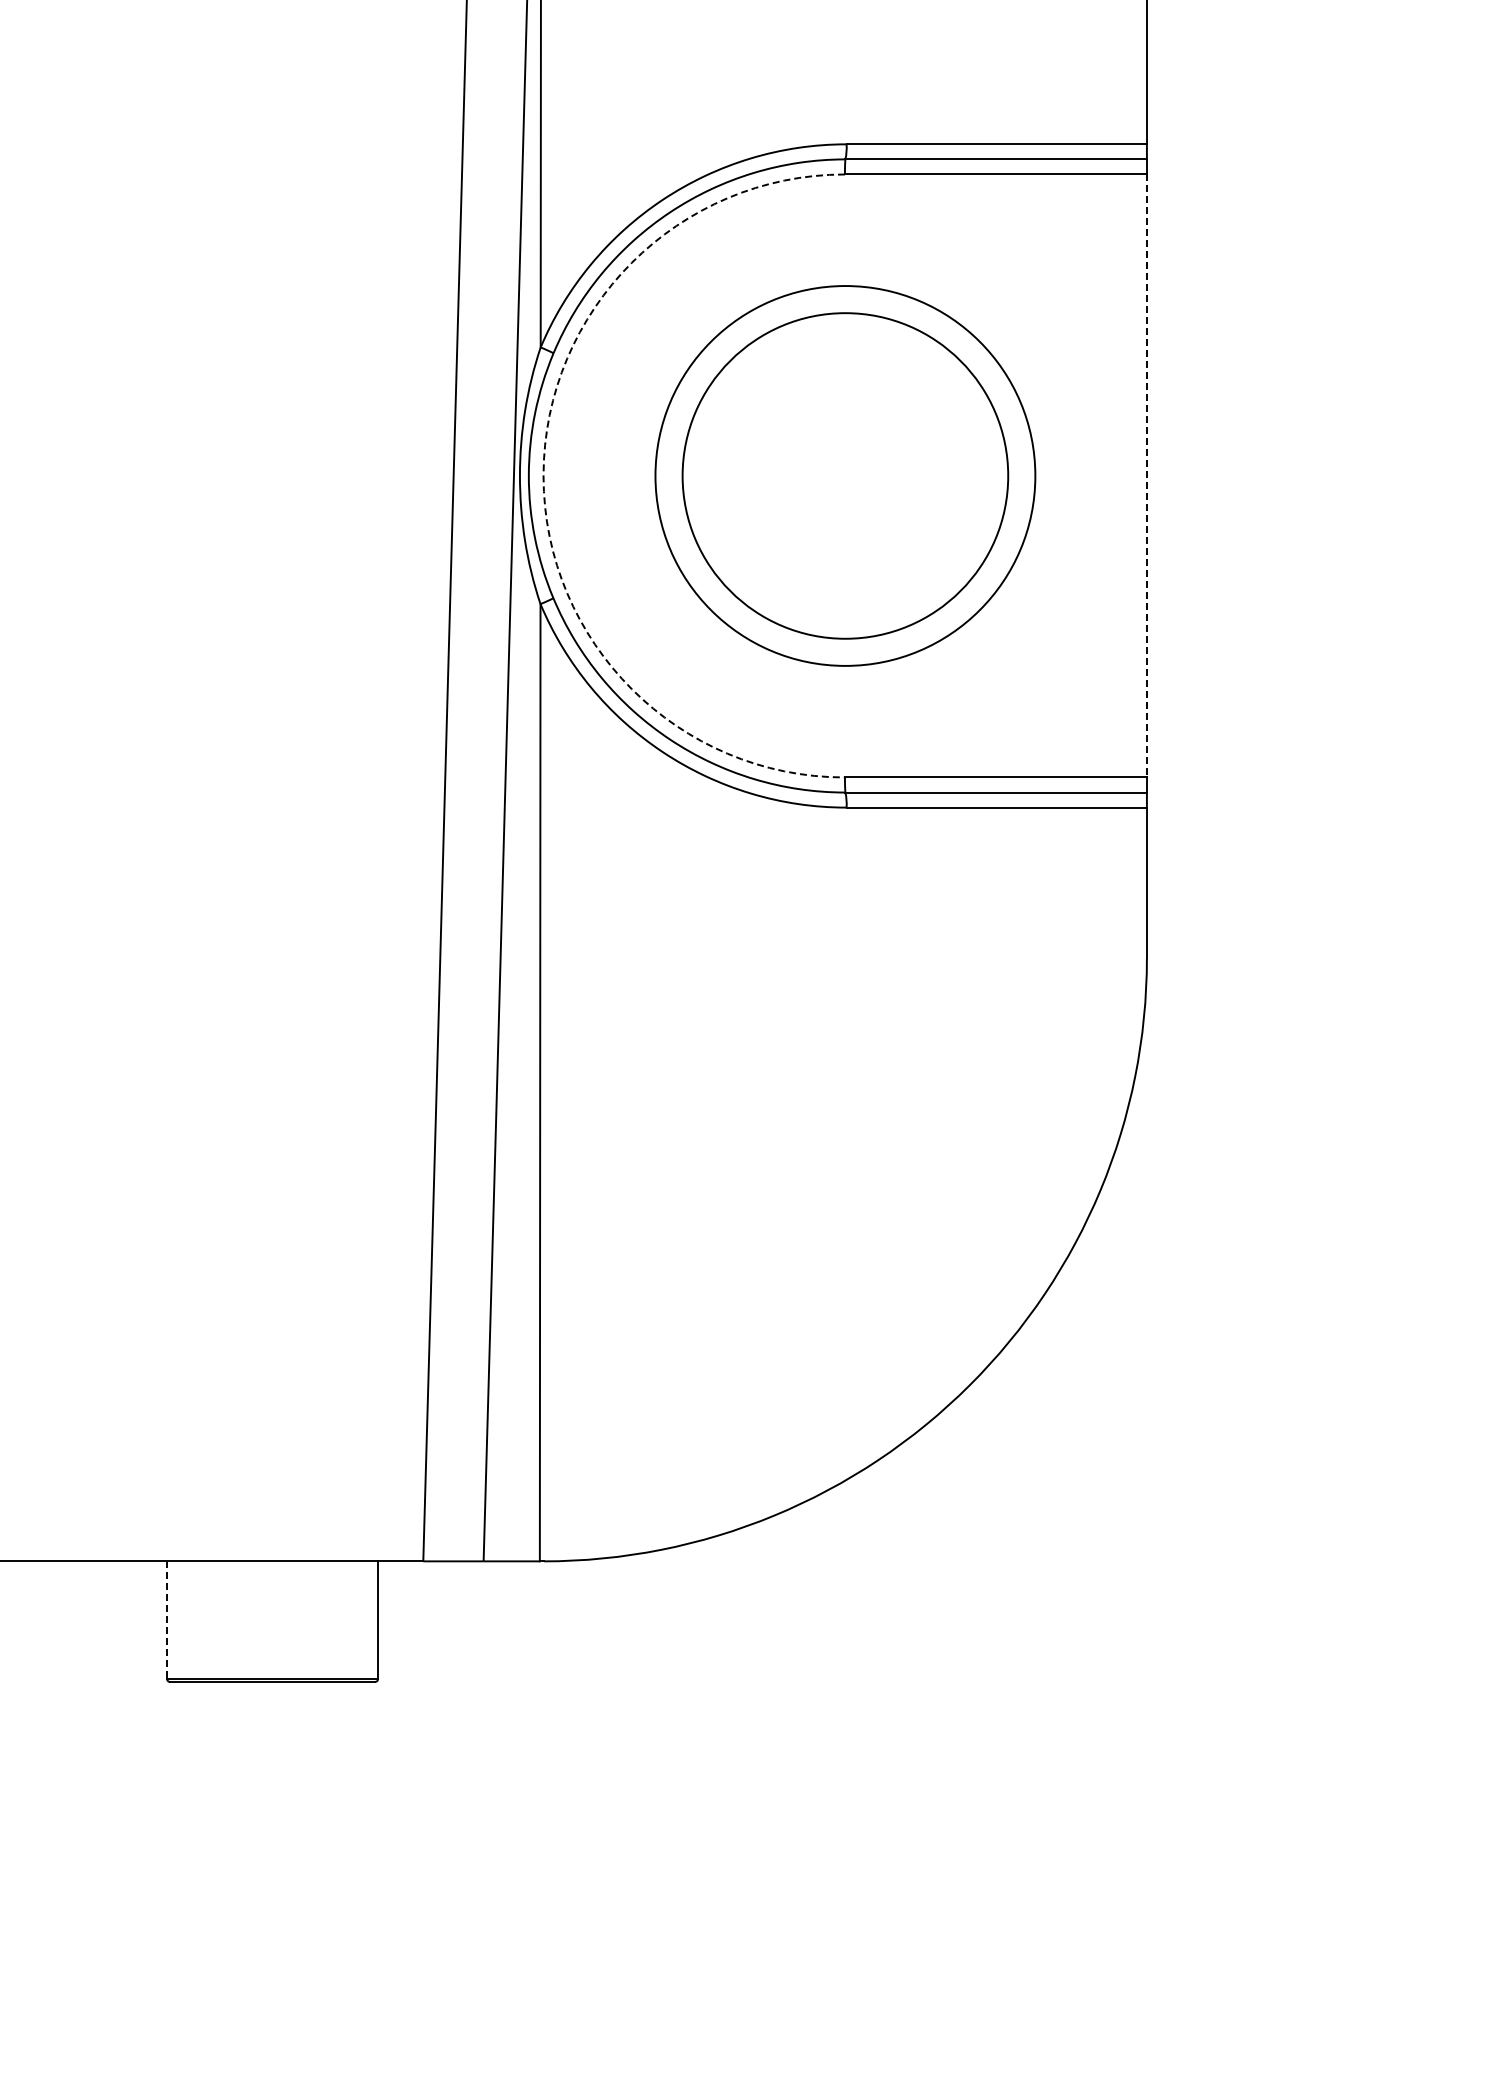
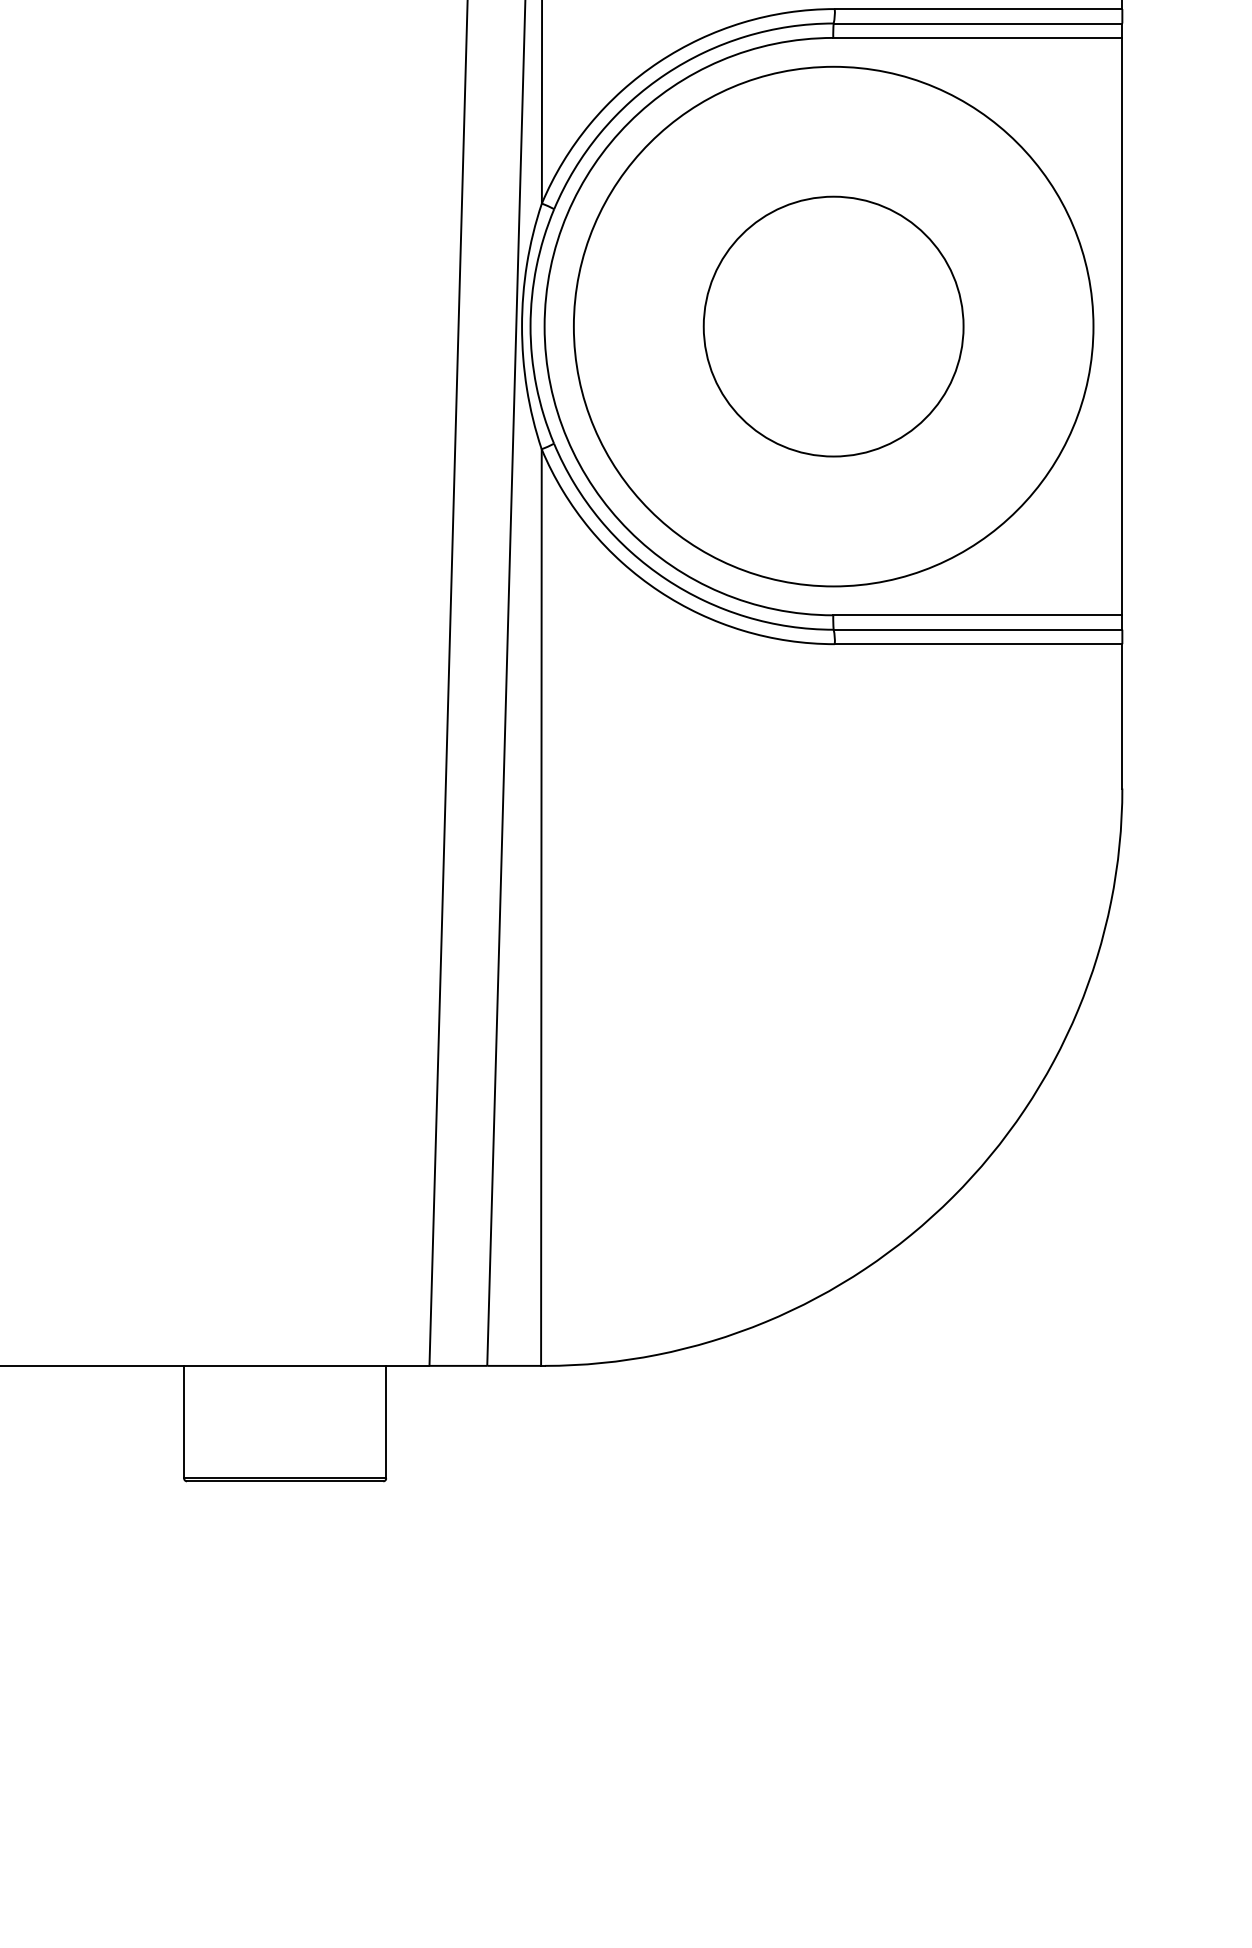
arc: (543, 475) -> (544, 326), dashed -> solid
circle: (845, 475) -> (833, 326), size x0.71
circle: (845, 475) -> (833, 326), size x1.67
line: (1146, 476) -> (1121, 327), dashed -> solid
line: (167, 1620) -> (184, 1422), dashed -> solid

